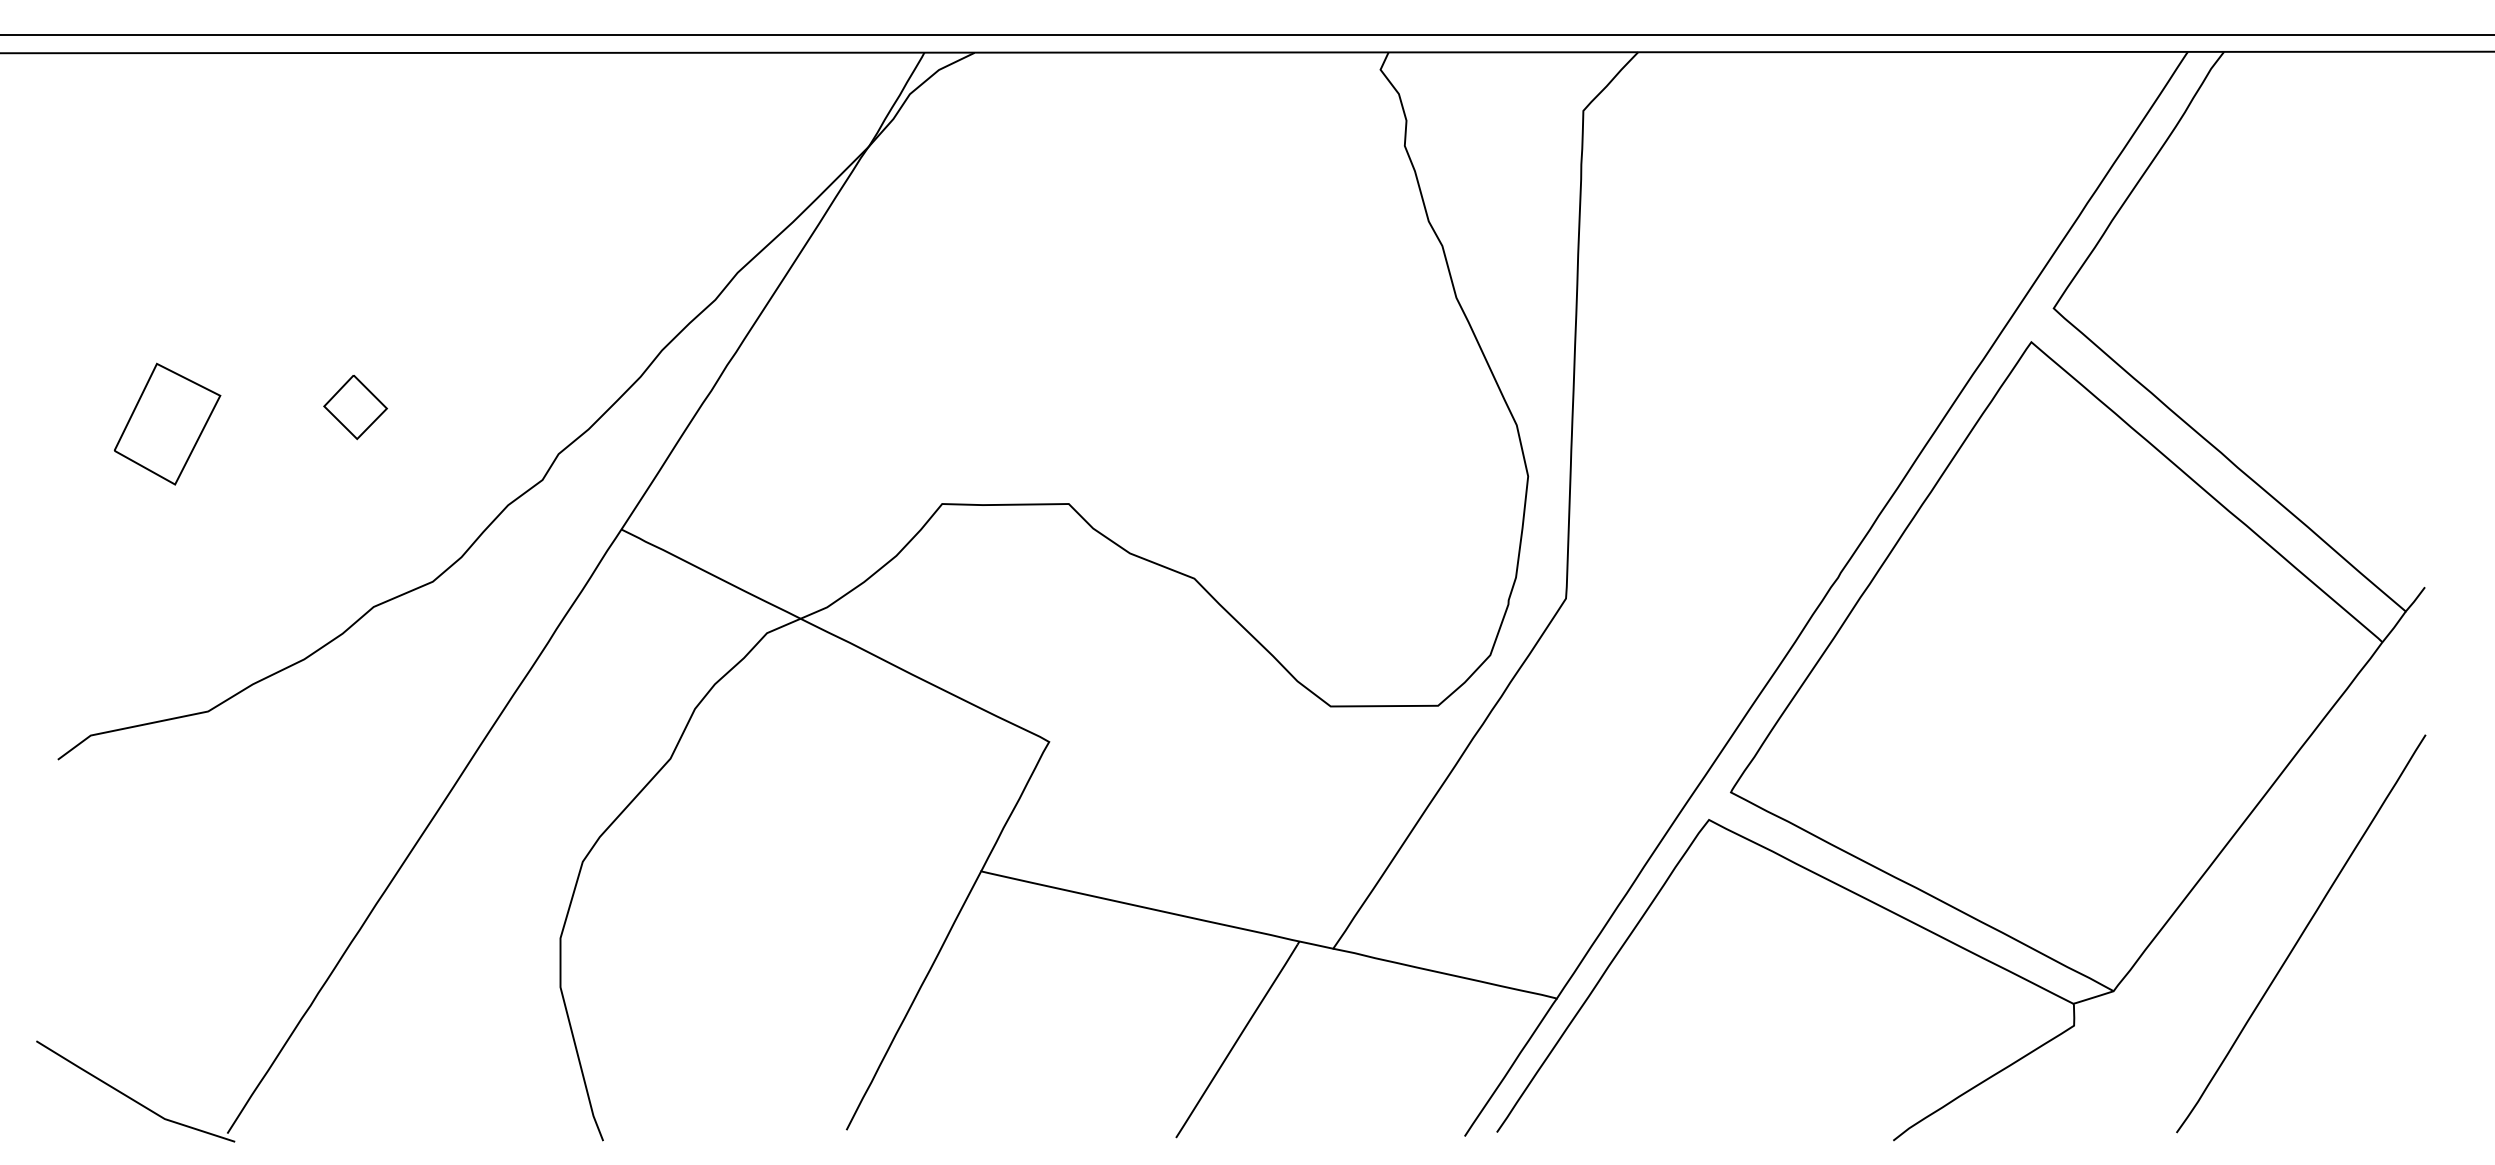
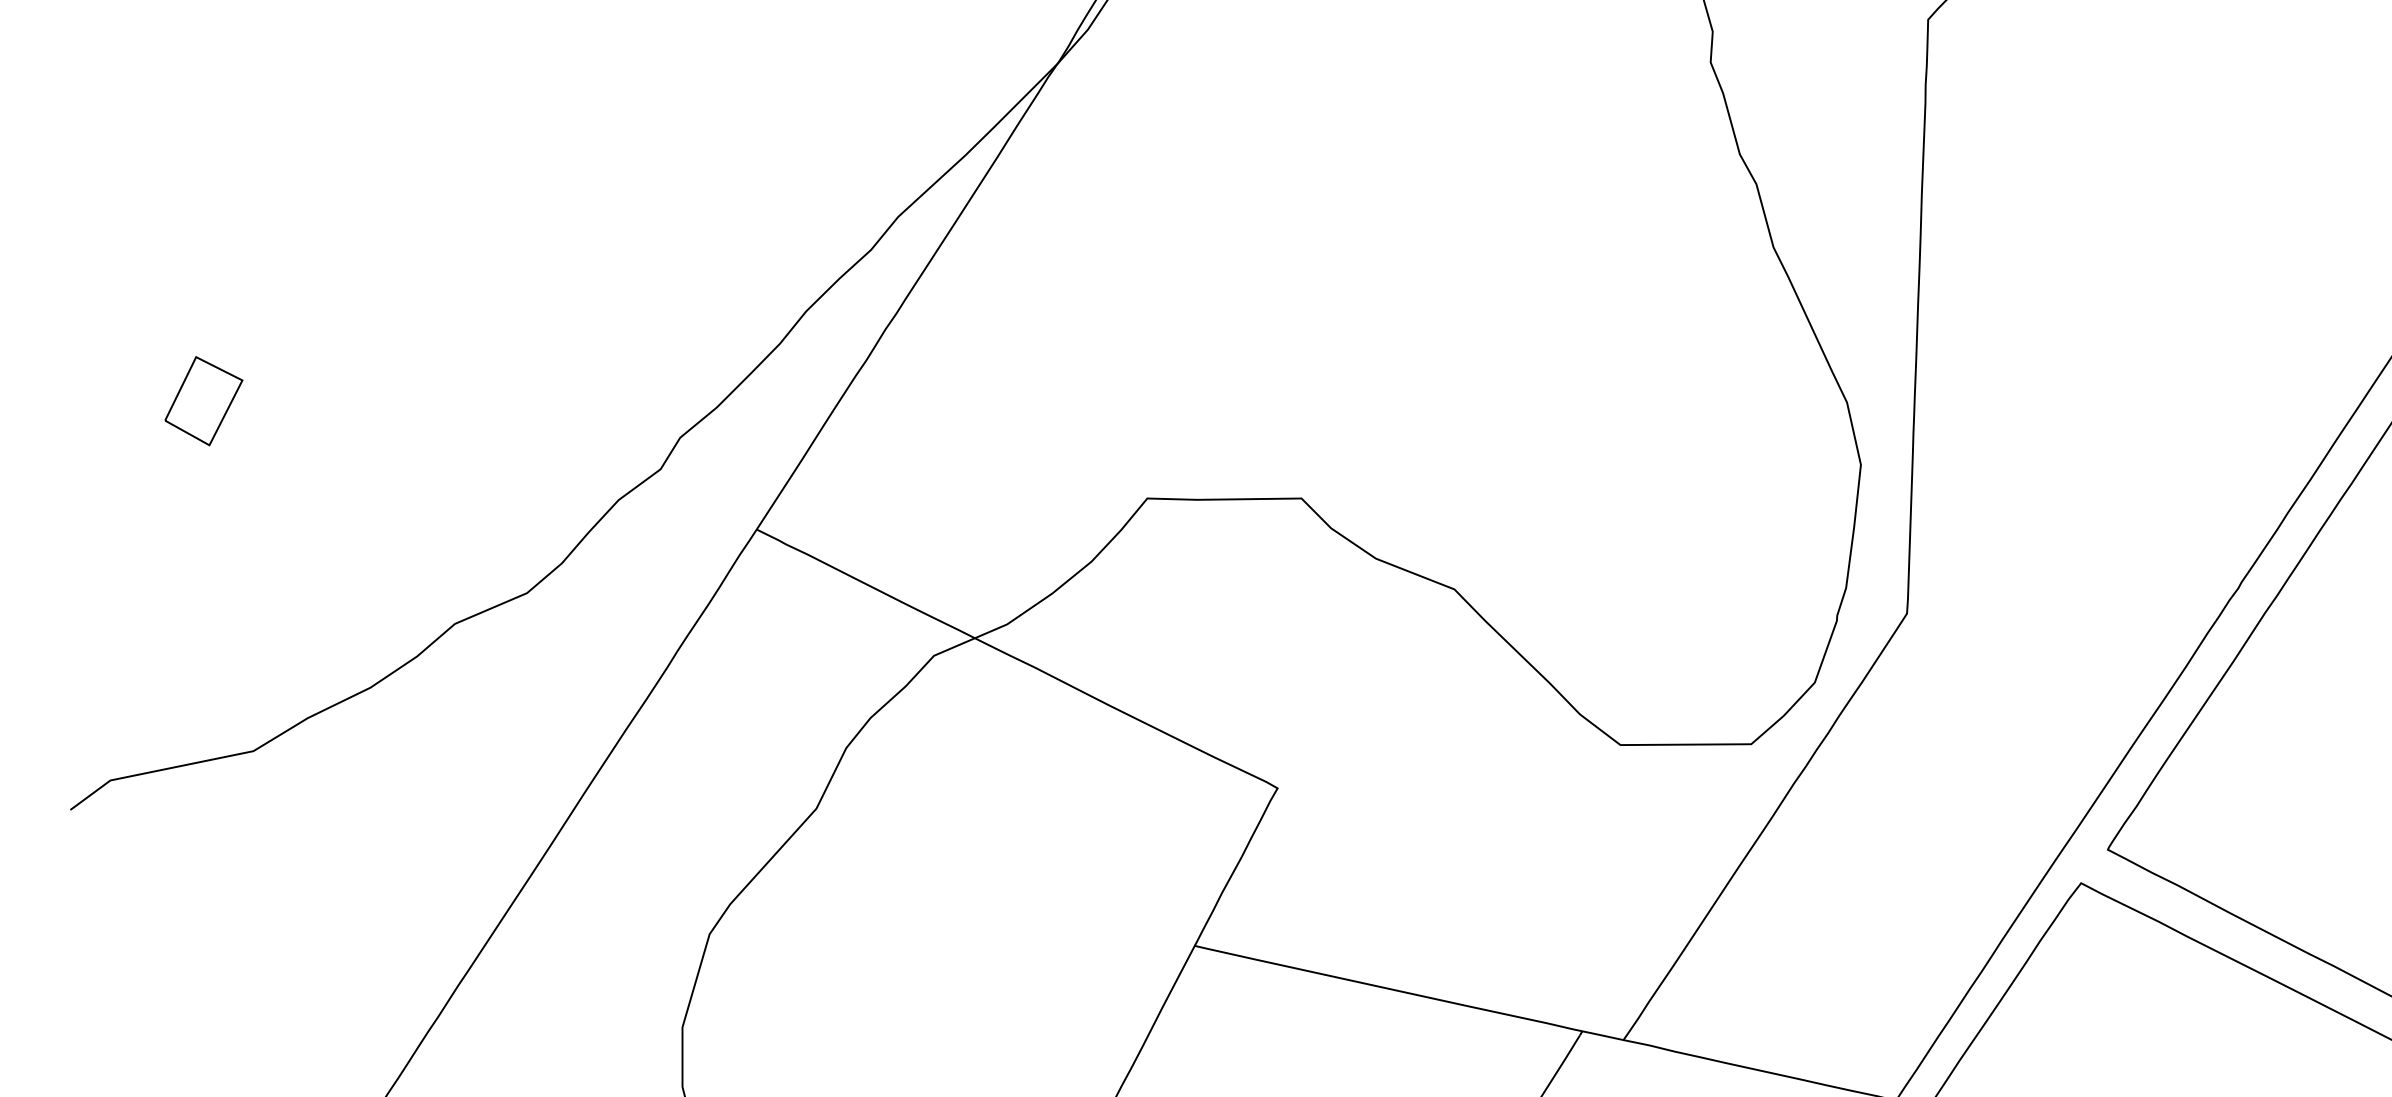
part: (355, 407) -> (432, 380), removed
part: (167, 423) -> (203, 400), size x0.6

